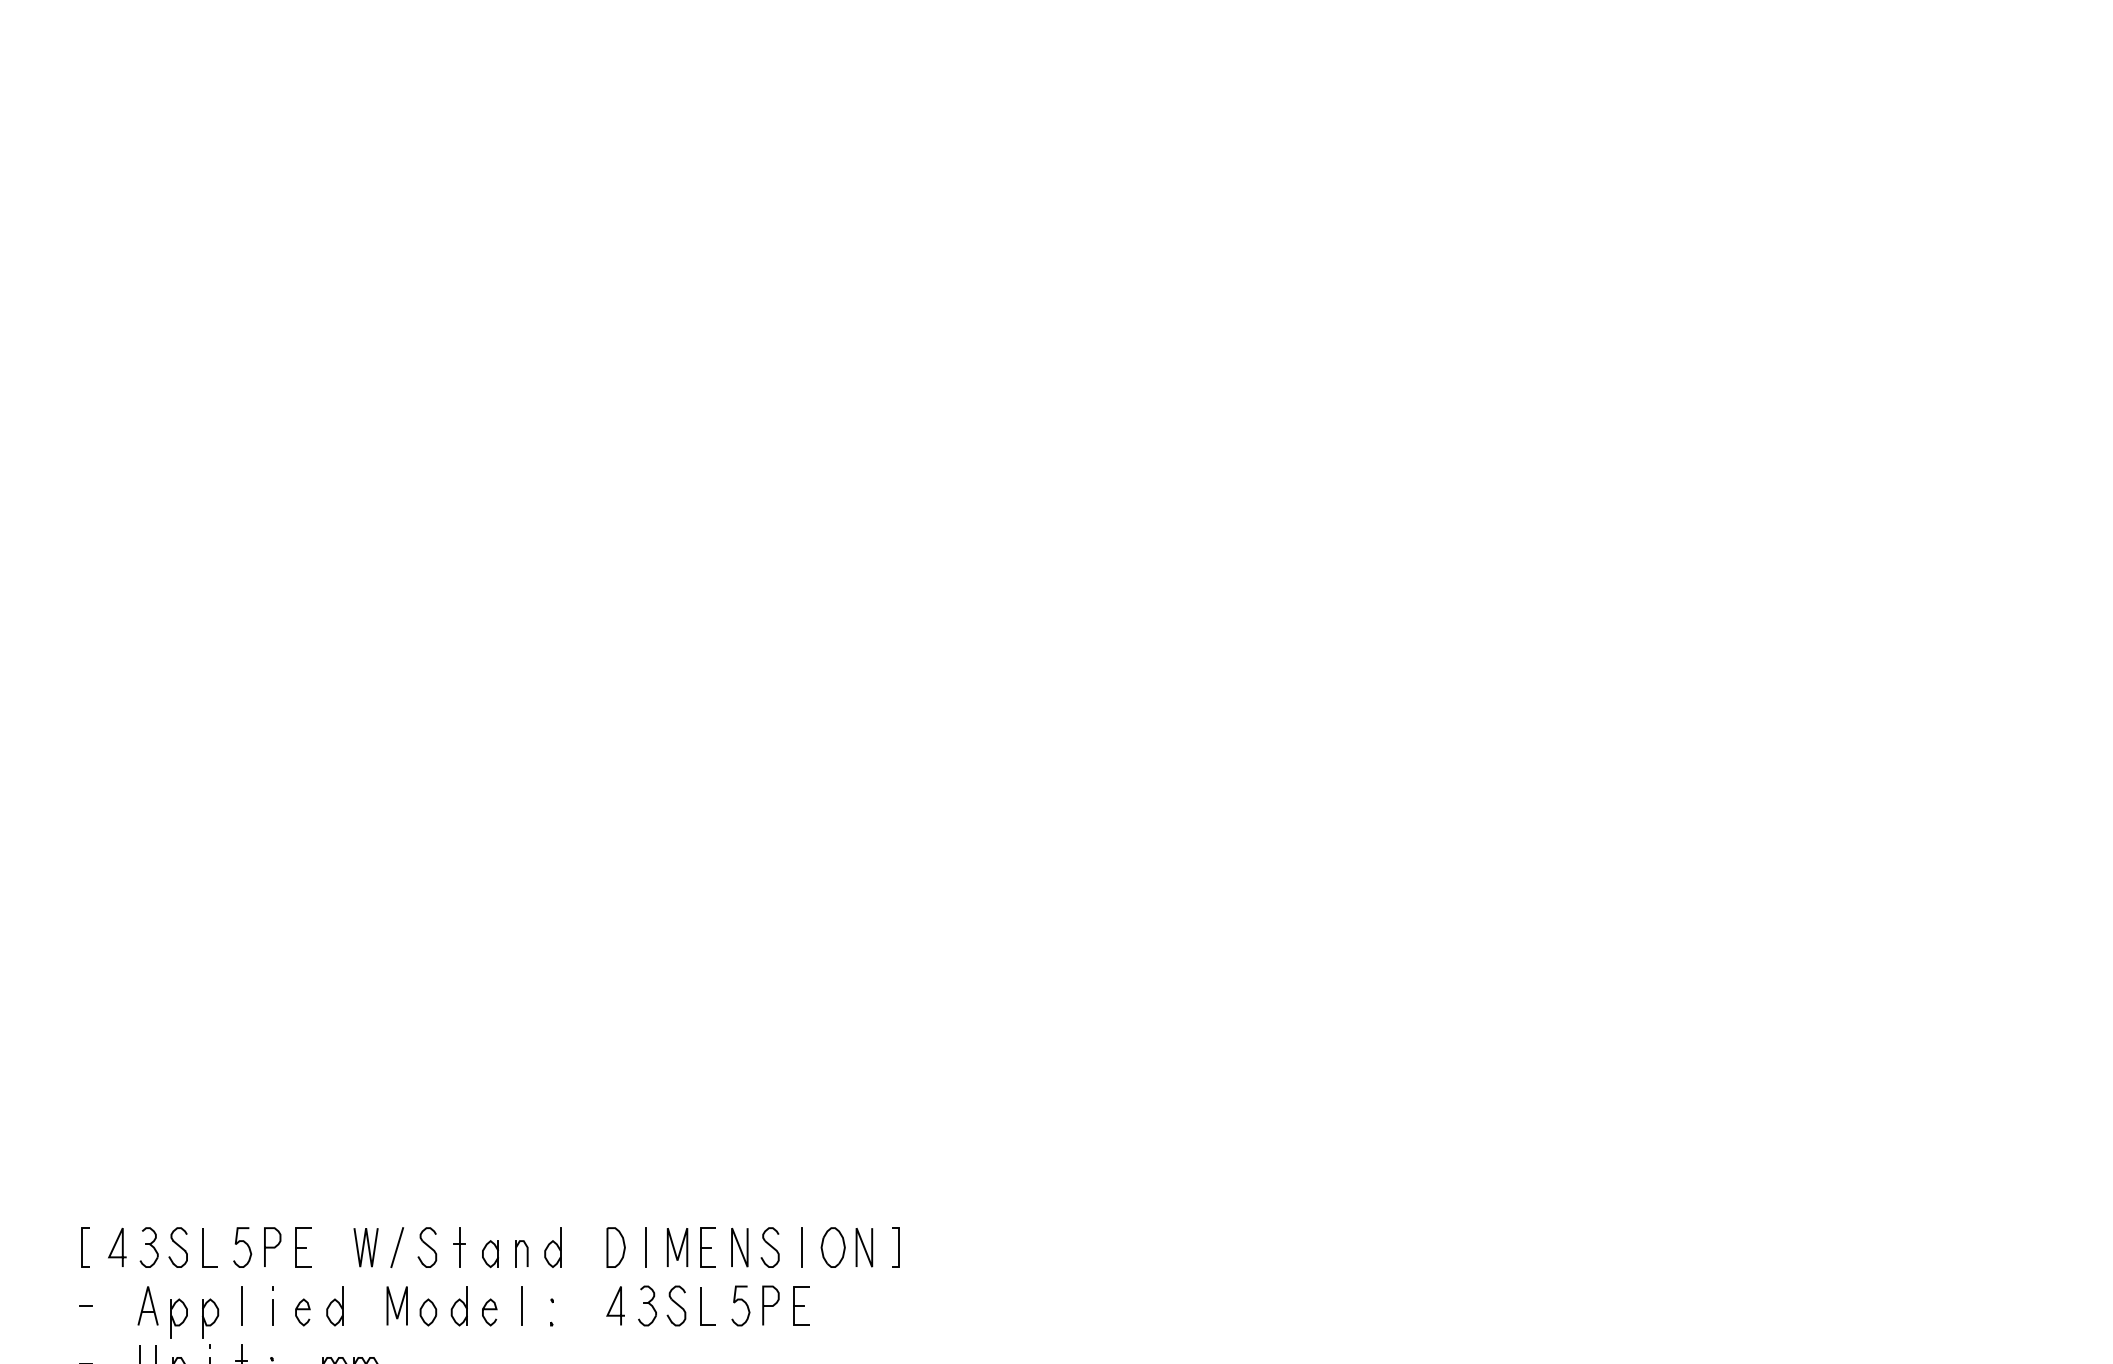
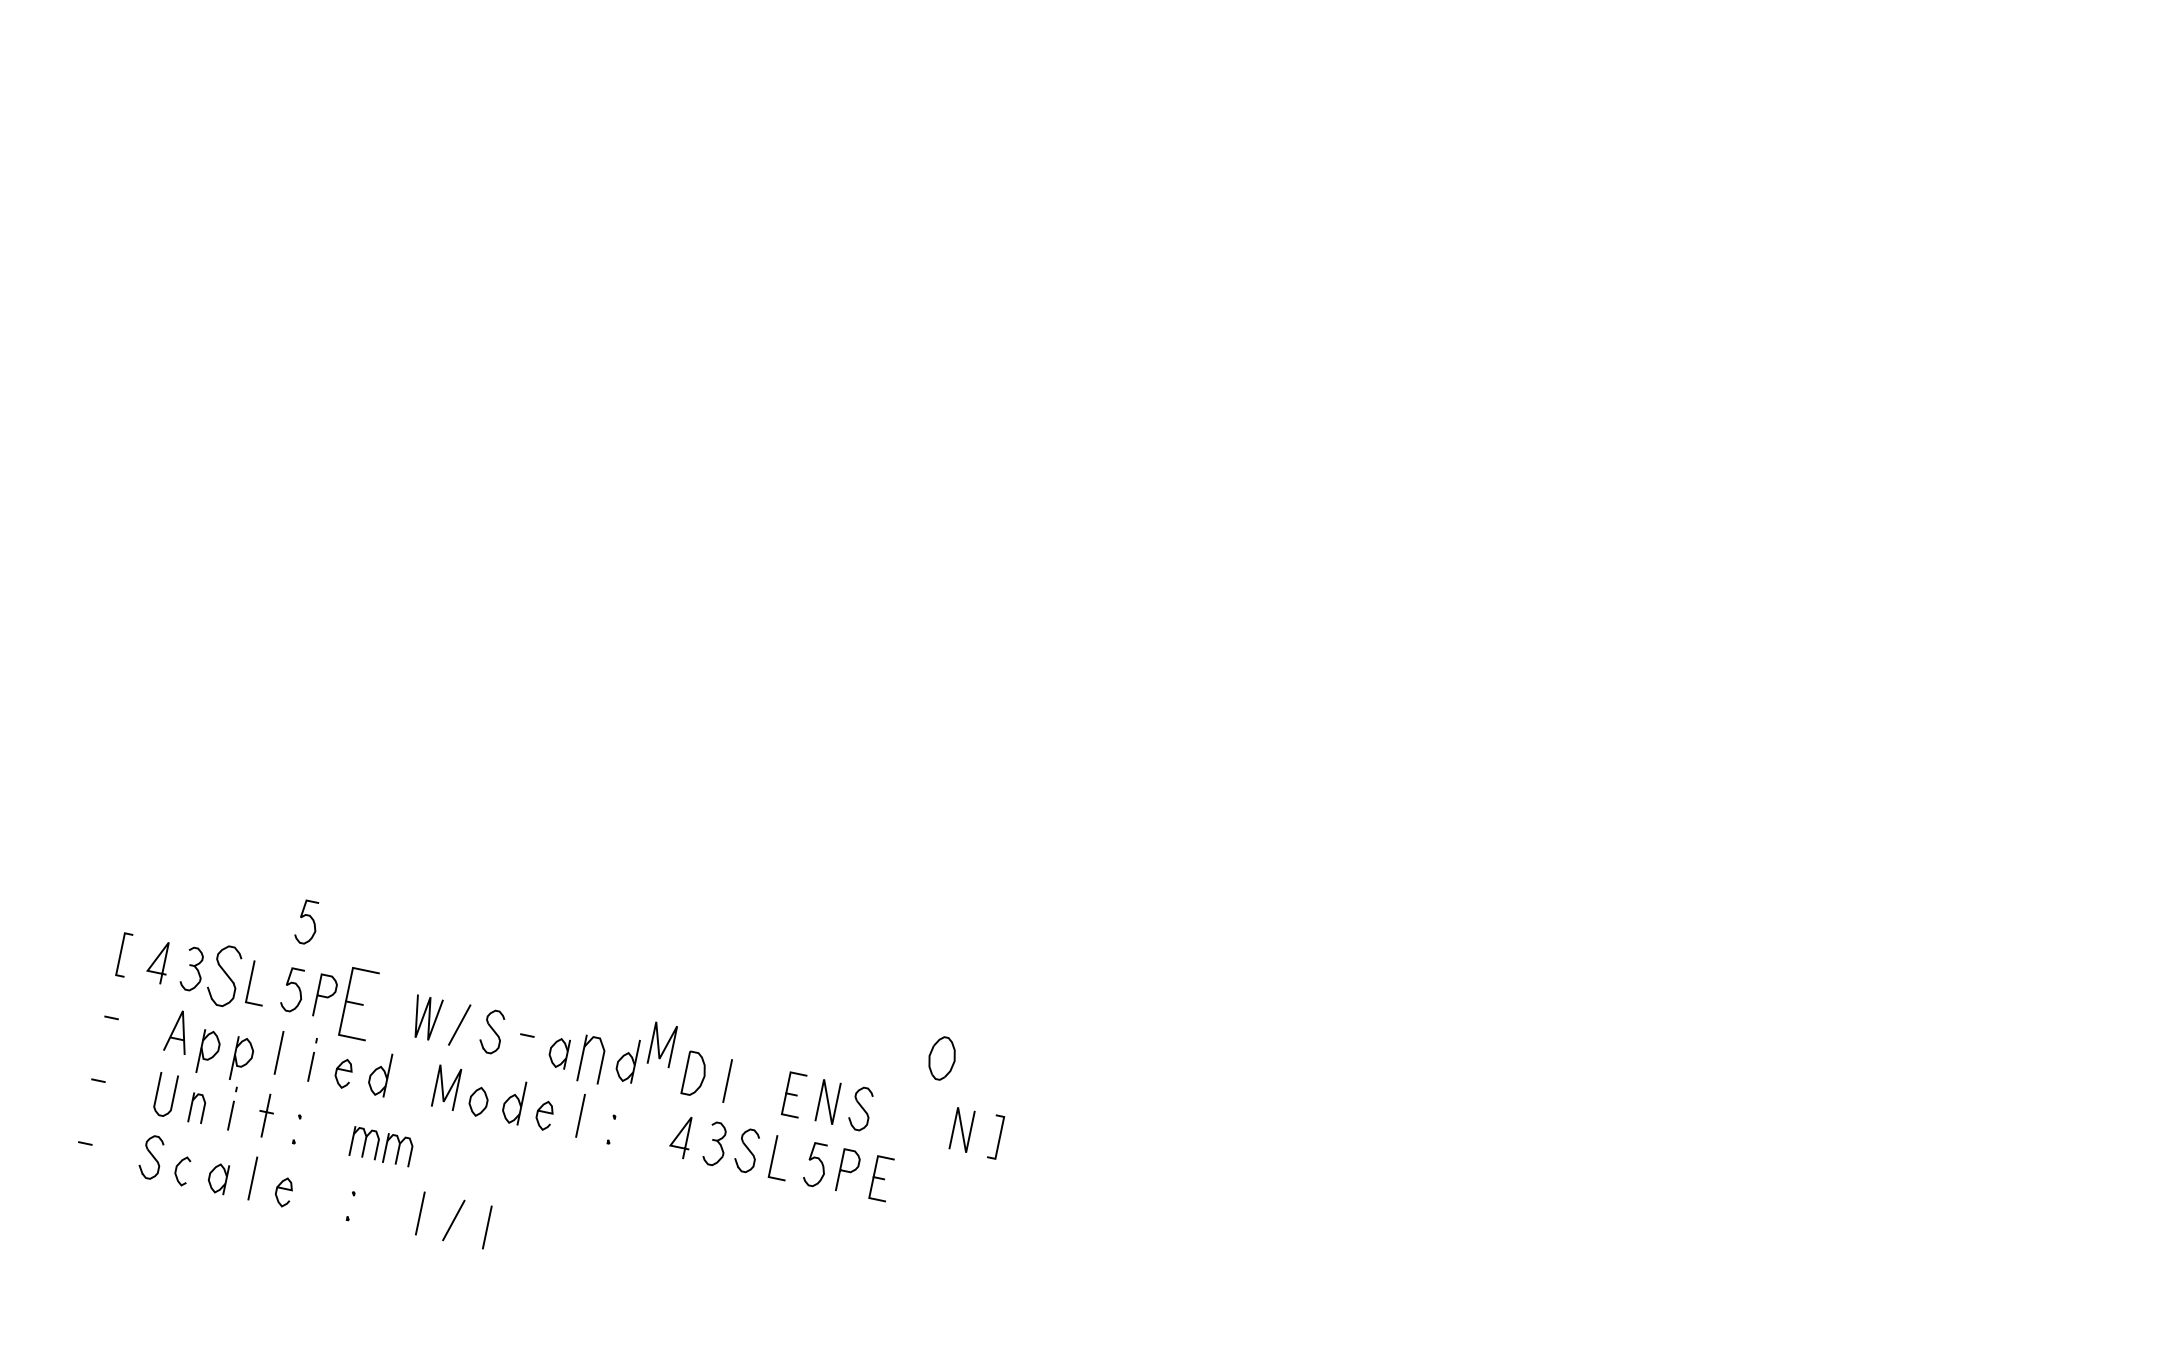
curve: (245, 1181) -> (311, 919), added
part: (177, 1247) -> (223, 975), size x1.4
part: (303, 1247) -> (358, 1003), size x1.6
line: (459, 1247) -> (526, 1038), removed
line: (802, 1247) -> (895, 1116), removed
part: (832, 1247) -> (941, 1058), moved
line: (675, 1249) -> (659, 1046), moved
part: (521, 1253) -> (591, 1059), size x1.6

